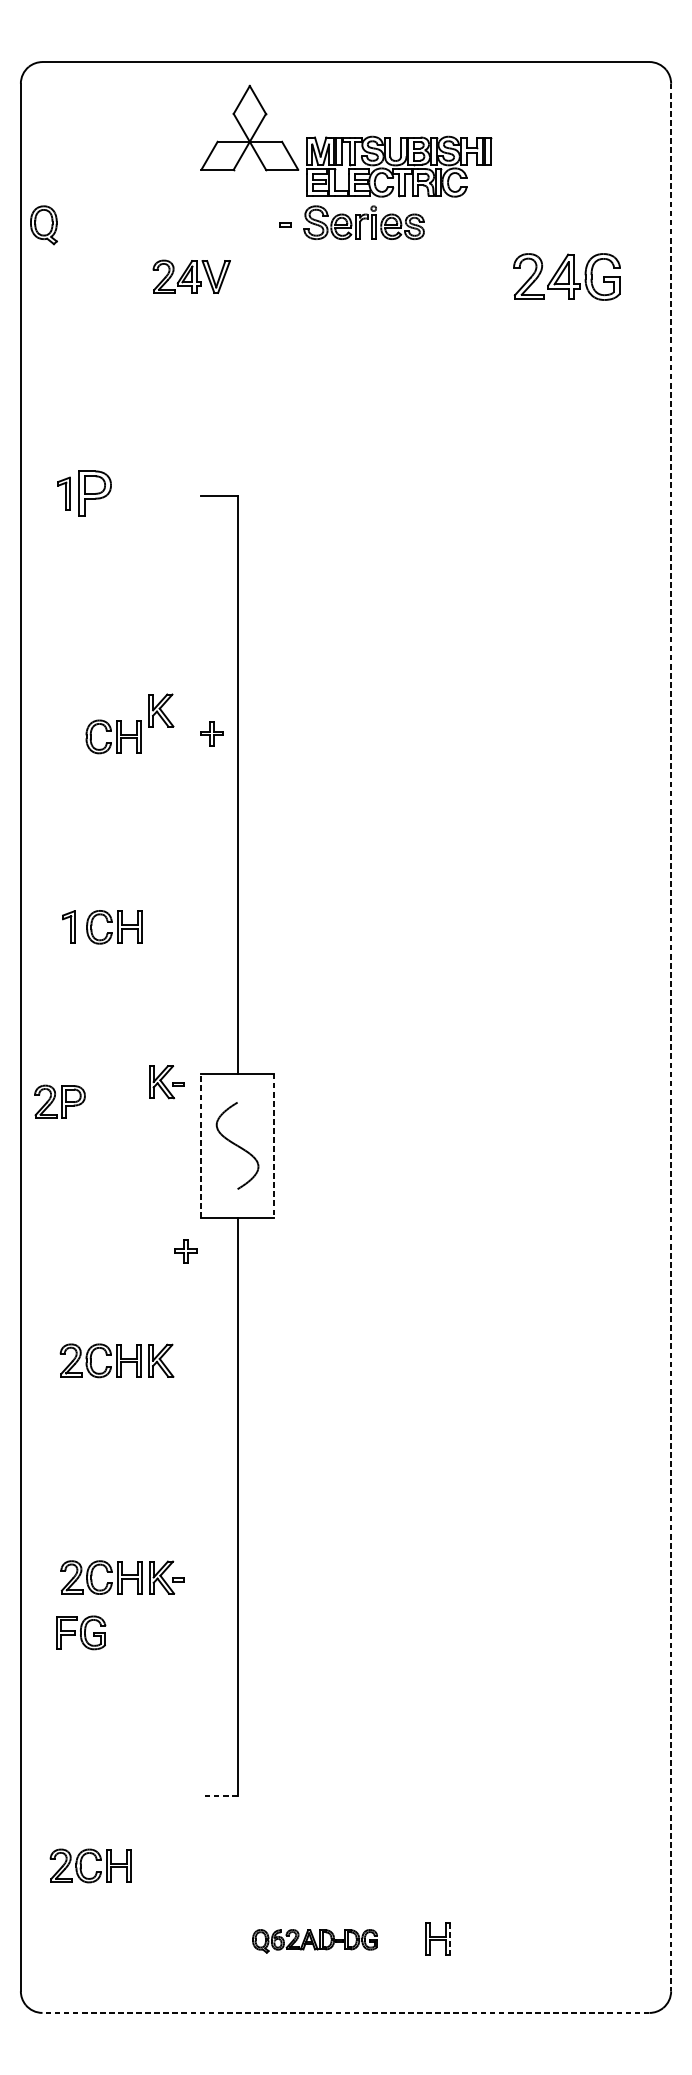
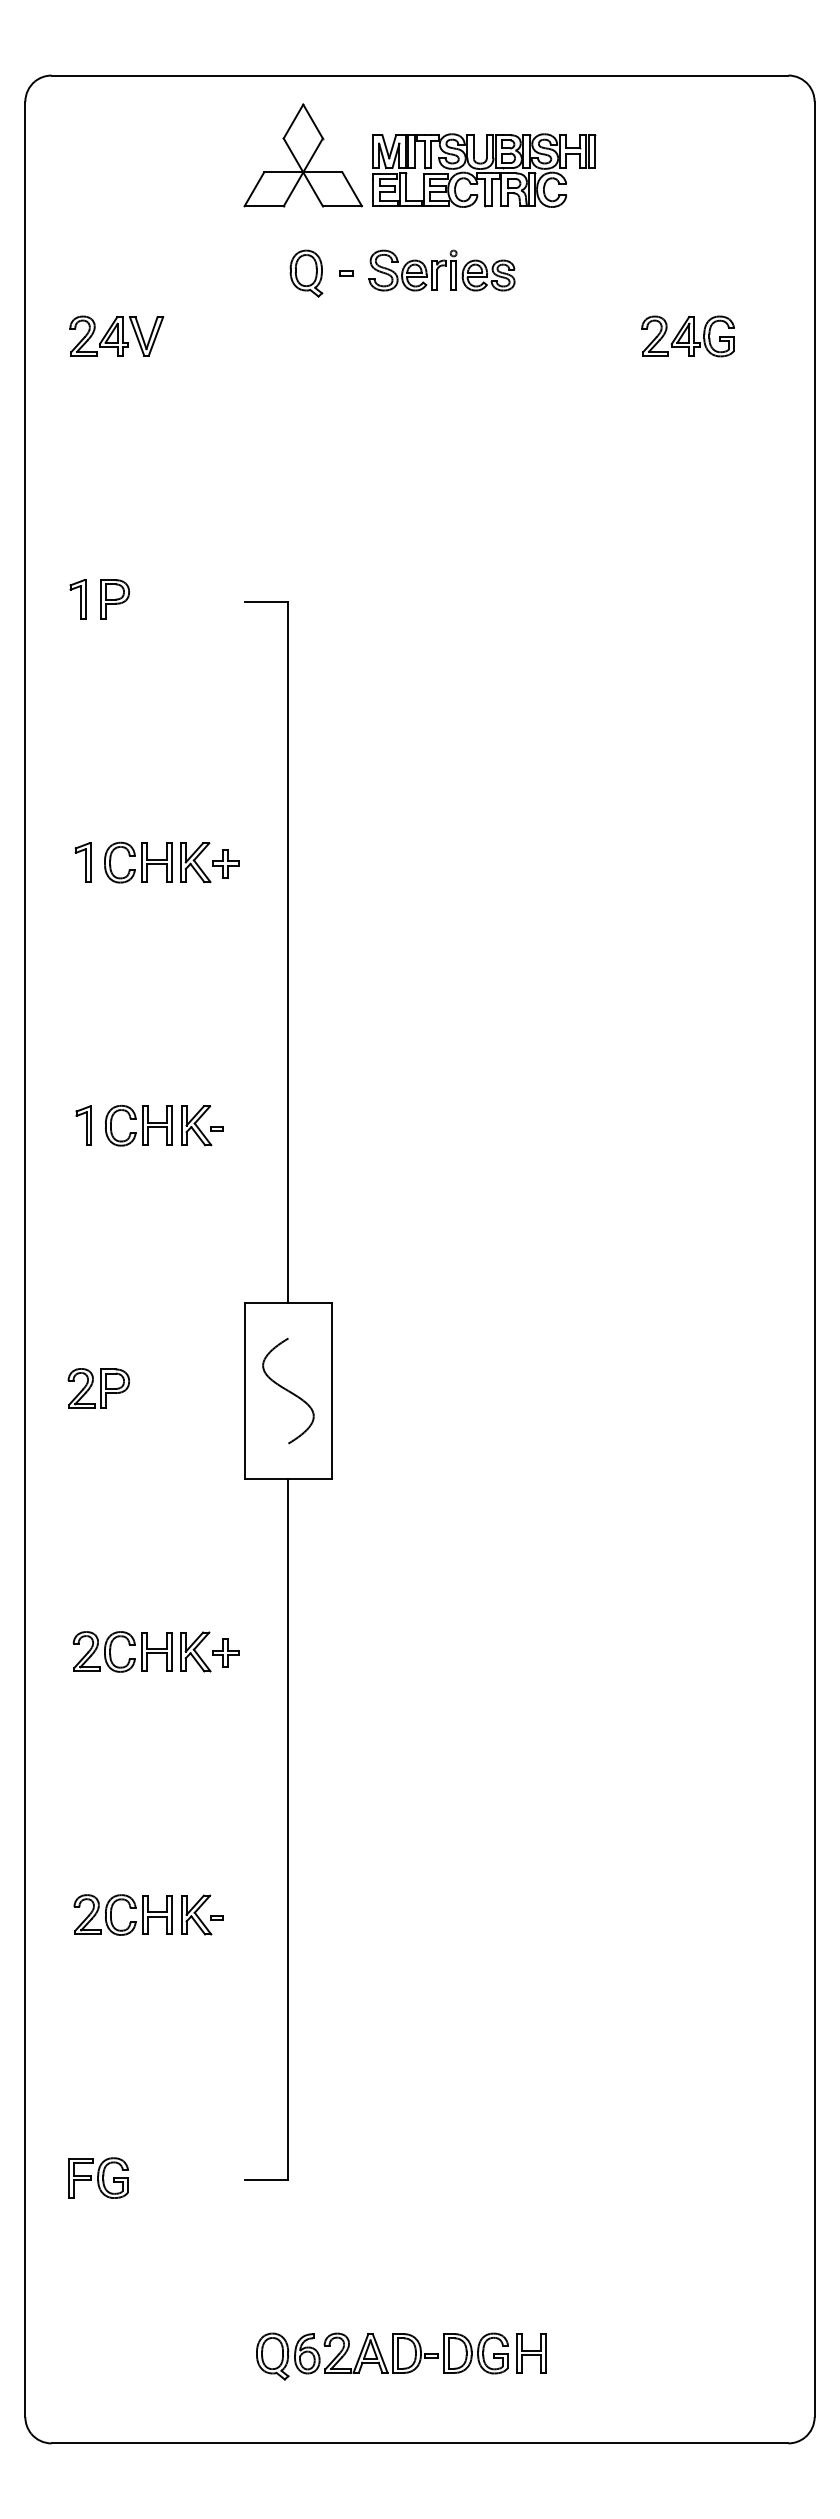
part: (399, 166) -> (484, 170), moved
part: (44, 225) -> (306, 273), moved
part: (191, 276) -> (116, 335), moved
part: (566, 277) -> (687, 336), size x0.71
part: (94, 493) -> (114, 599), size x0.71
part: (67, 710) -> (82, 862), added
part: (212, 733) -> (225, 863), moved
part: (114, 736) -> (138, 862), moved
line: (671, 1037) -> (814, 1259), dashed -> solid
part: (166, 1081) -> (202, 1125), moved
part: (59, 1101) -> (98, 1388), moved
line: (201, 1146) -> (244, 1391), dashed -> solid
line: (273, 1146) -> (332, 1391), dashed -> solid
part: (185, 1250) -> (225, 1652), moved
part: (81, 1632) -> (98, 2177), moved
line: (219, 1796) -> (266, 2180), dashed -> solid
part: (95, 1859) -> (116, 2257), removed
line: (450, 1939) -> (546, 2354), dashed -> solid
part: (315, 1941) -> (382, 2356), size x1.67
line: (345, 2012) -> (419, 2443), dashed -> solid

